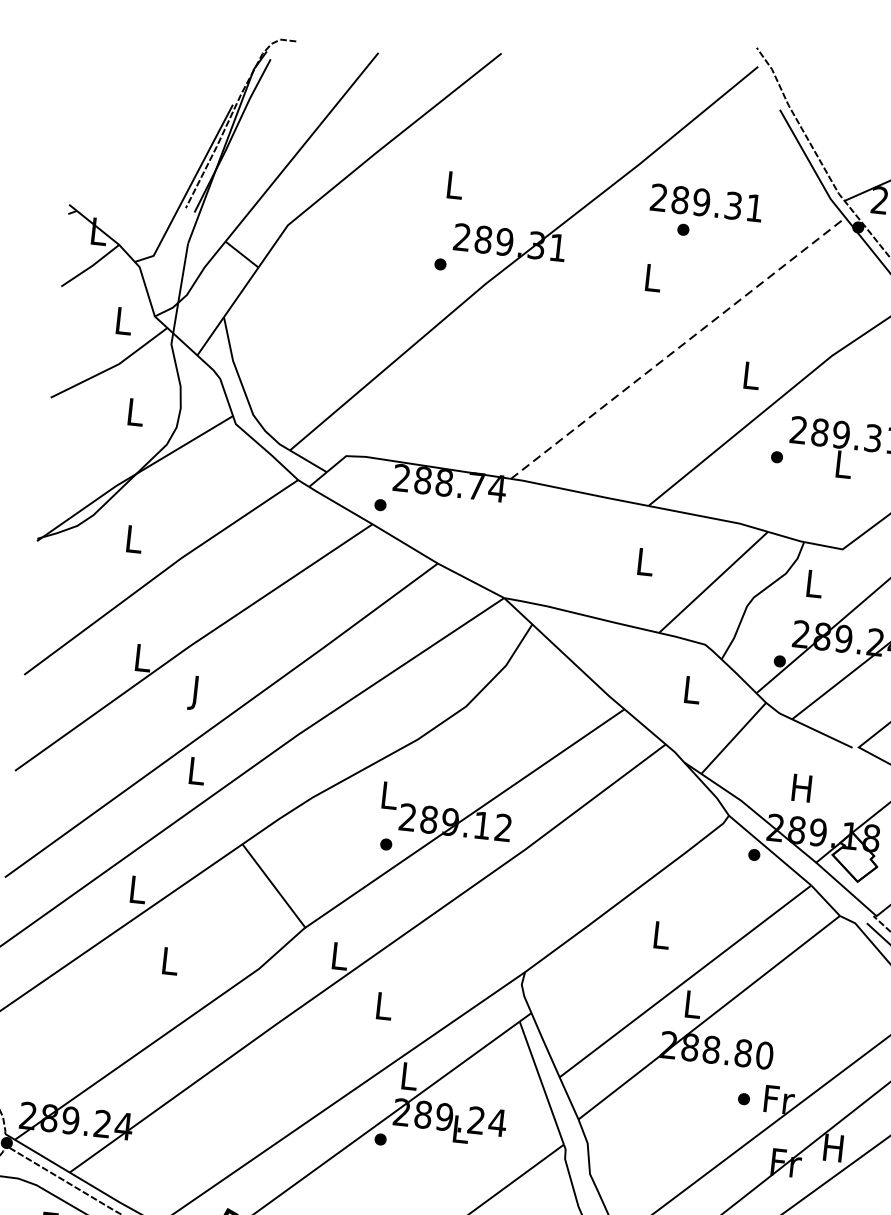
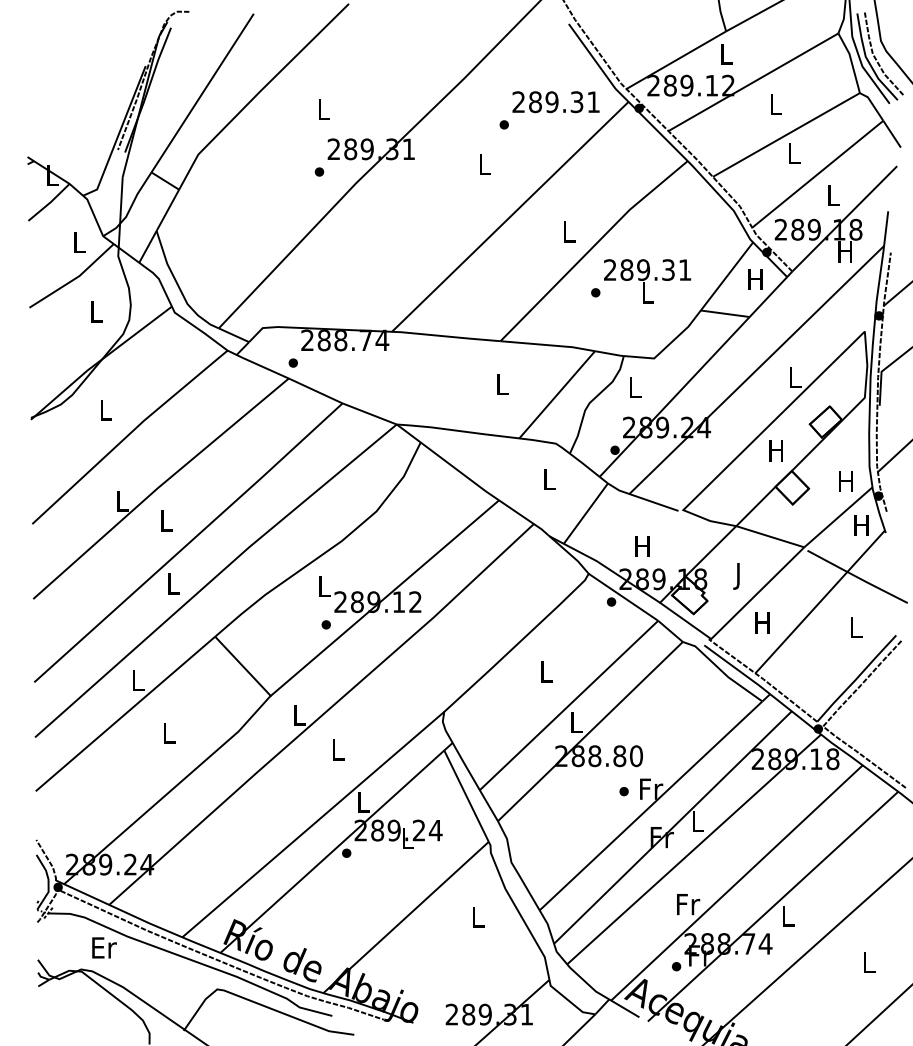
text: (705, 203) -> (555, 102), moved
line: (678, 347) -> (510, 216), dashed -> solid
text: (195, 692) -> (166, 523), J -> L
text: (833, 1147) -> (697, 821), H -> L

